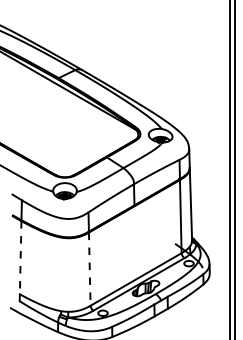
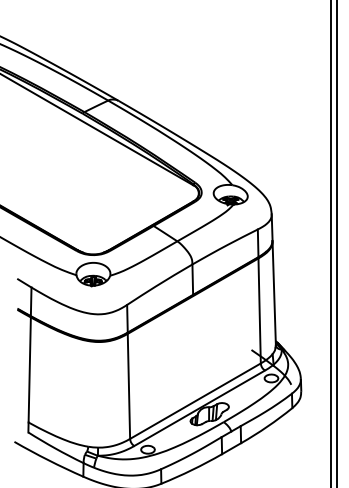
line: (20, 257) -> (29, 369), dashed -> solid
line: (89, 269) -> (128, 386), dashed -> solid

